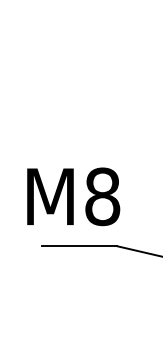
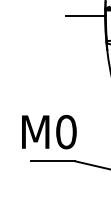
text: (102, 197) -> (66, 132), M8 -> M0

